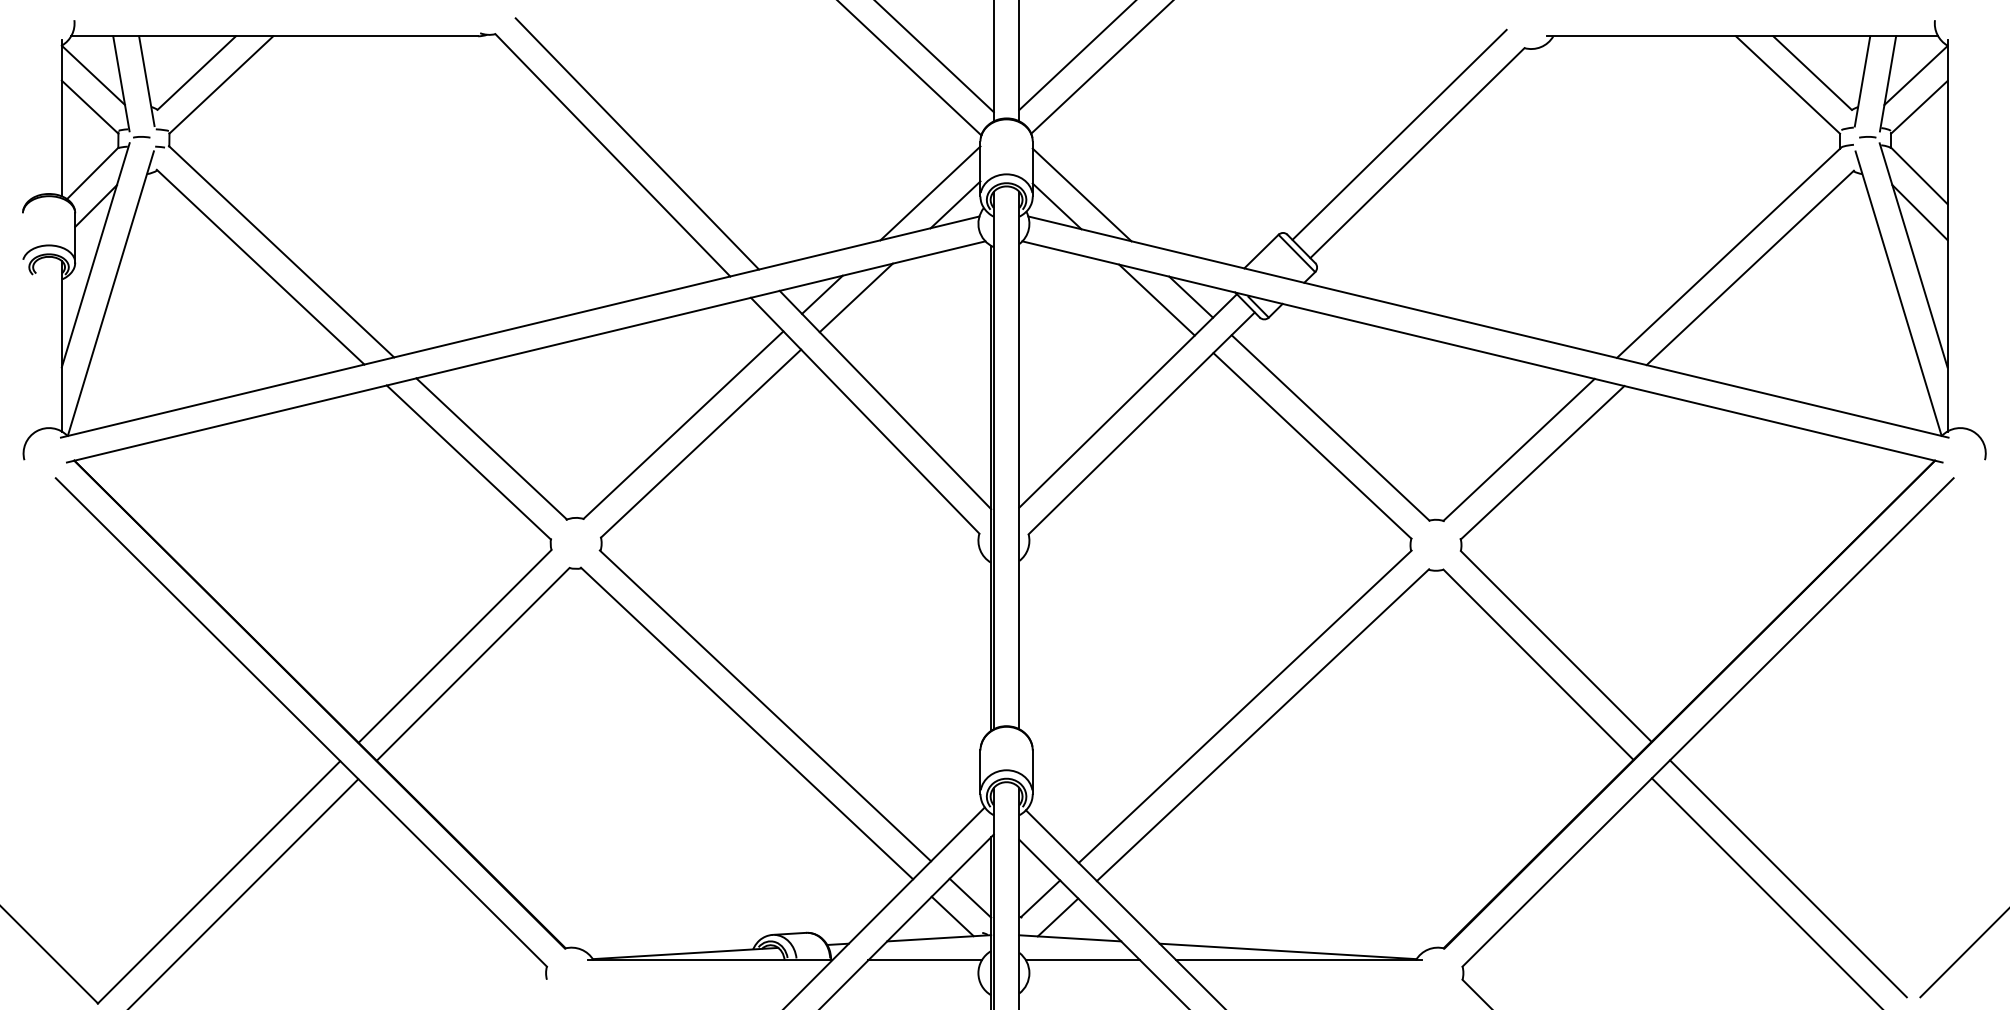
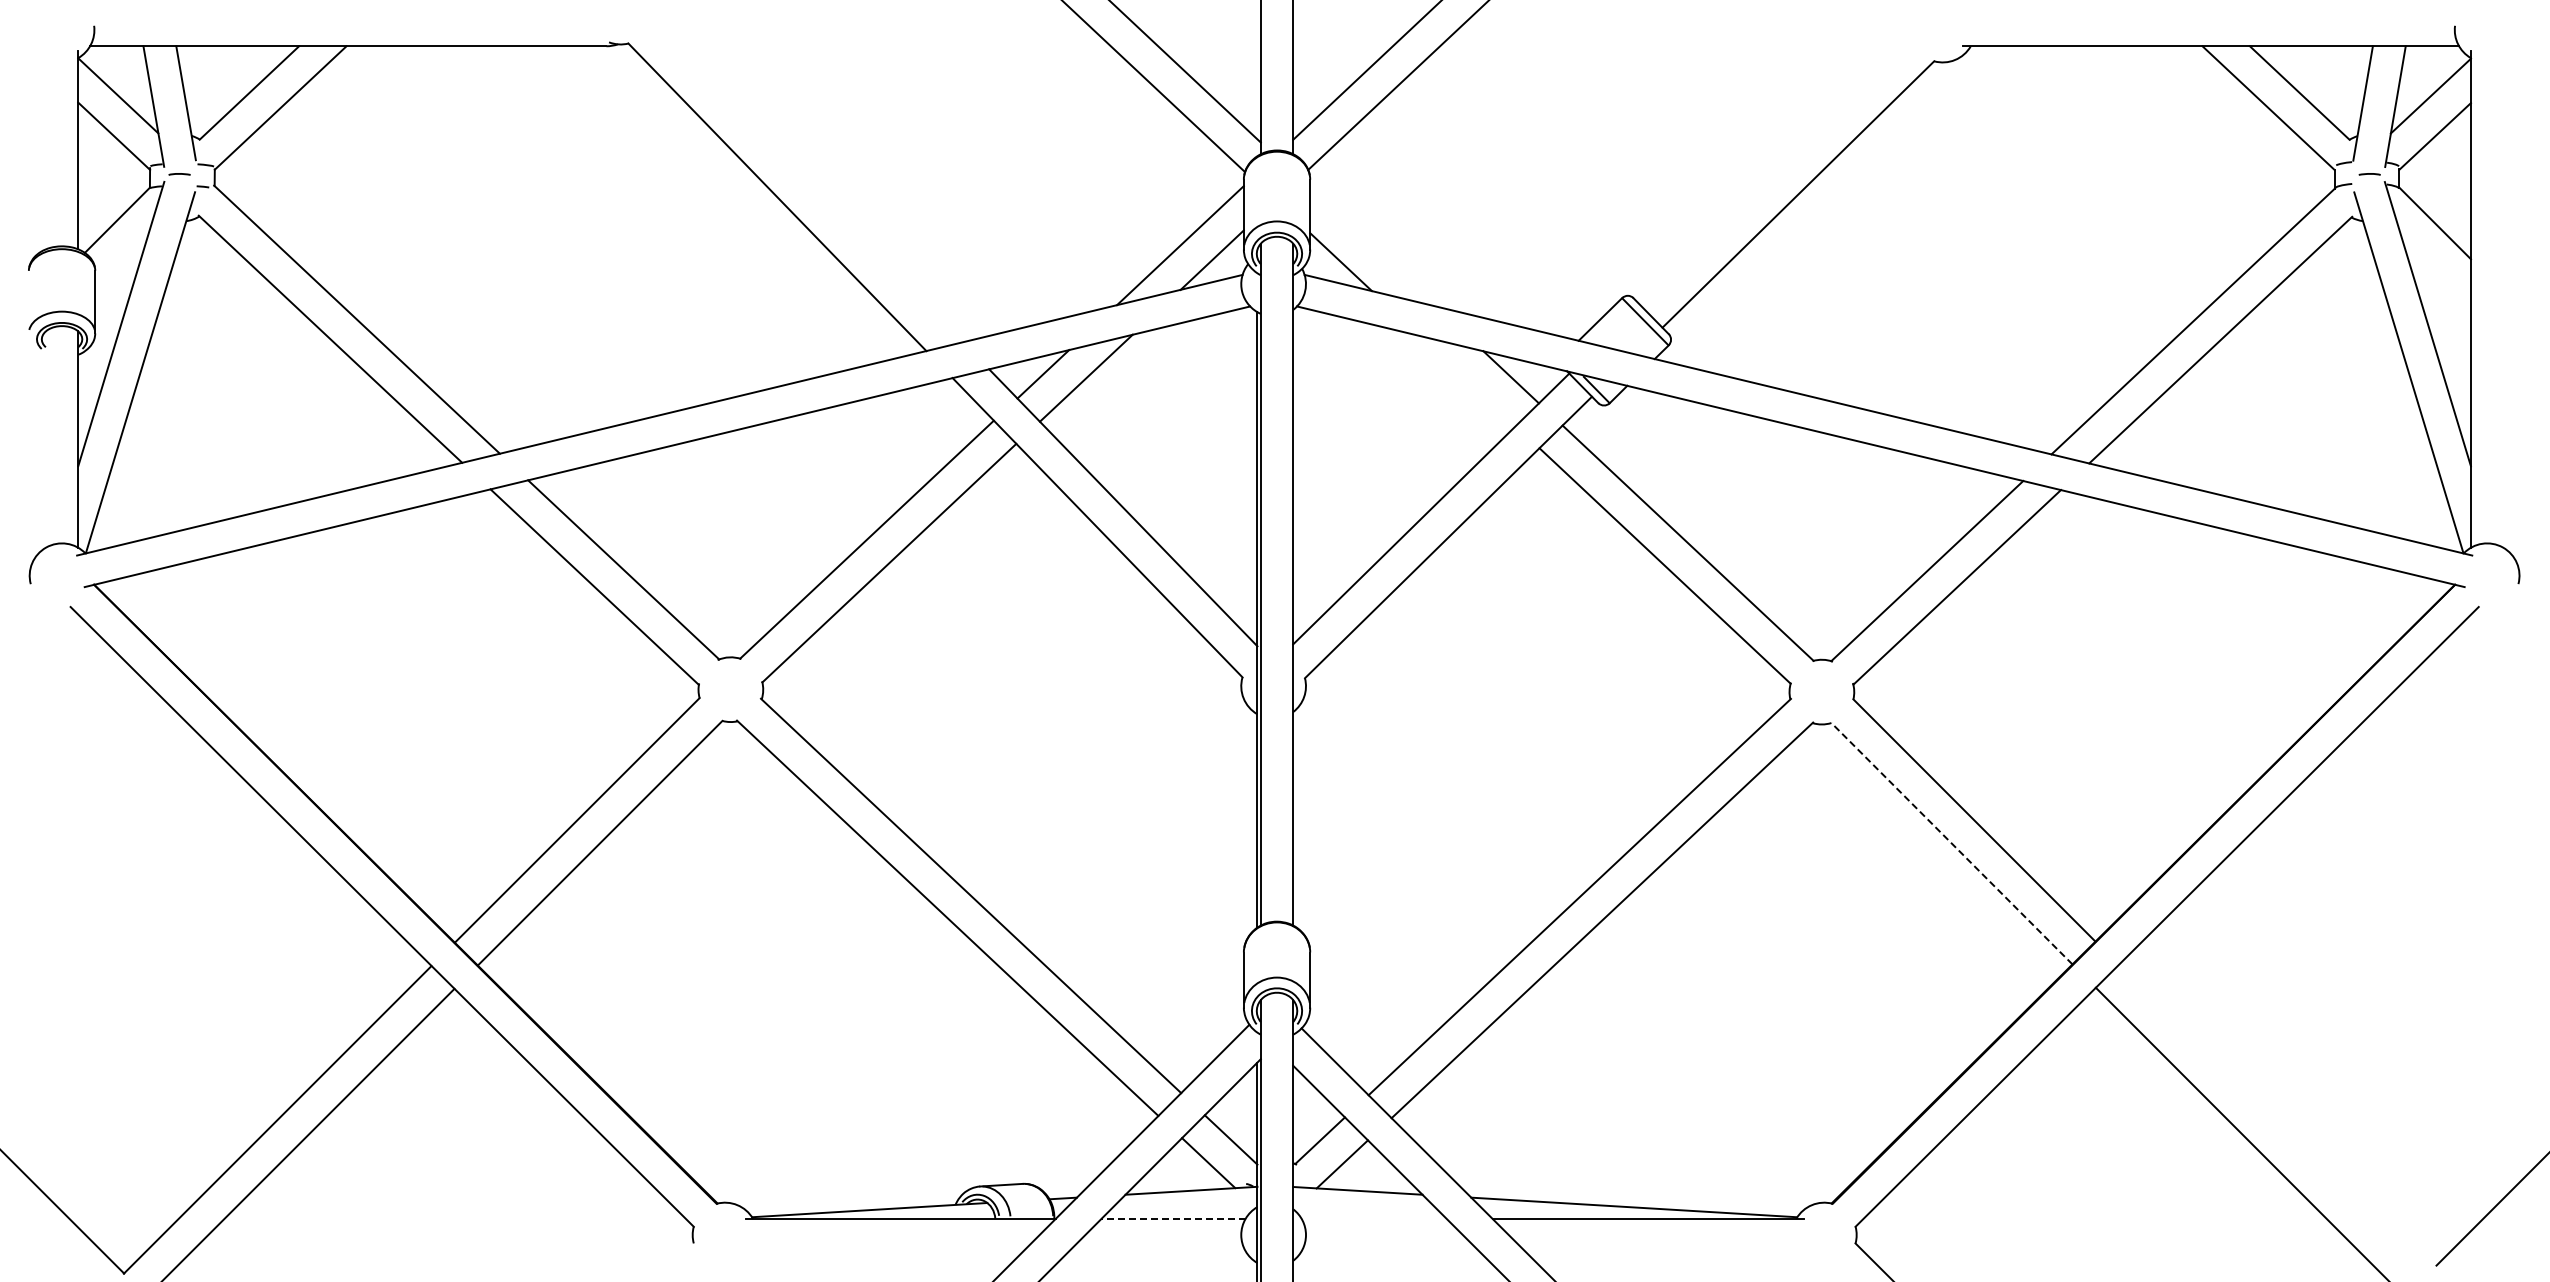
line: (1399, 134) -> (1775, 171), removed
line: (637, 143) -> (808, 182), removed
line: (1081, 194) -> (1372, 247), removed
line: (95, 205) -> (121, 261), removed
line: (1919, 212) -> (2435, 269), removed
line: (1156, 299) -> (1467, 380), removed
line: (1538, 664) -> (1952, 843), solid -> dashed
line: (1787, 878) -> (2268, 1114), removed
line: (925, 960) -> (1173, 1218), solid -> dashed
line: (1082, 960) -> (1373, 1218), removed

